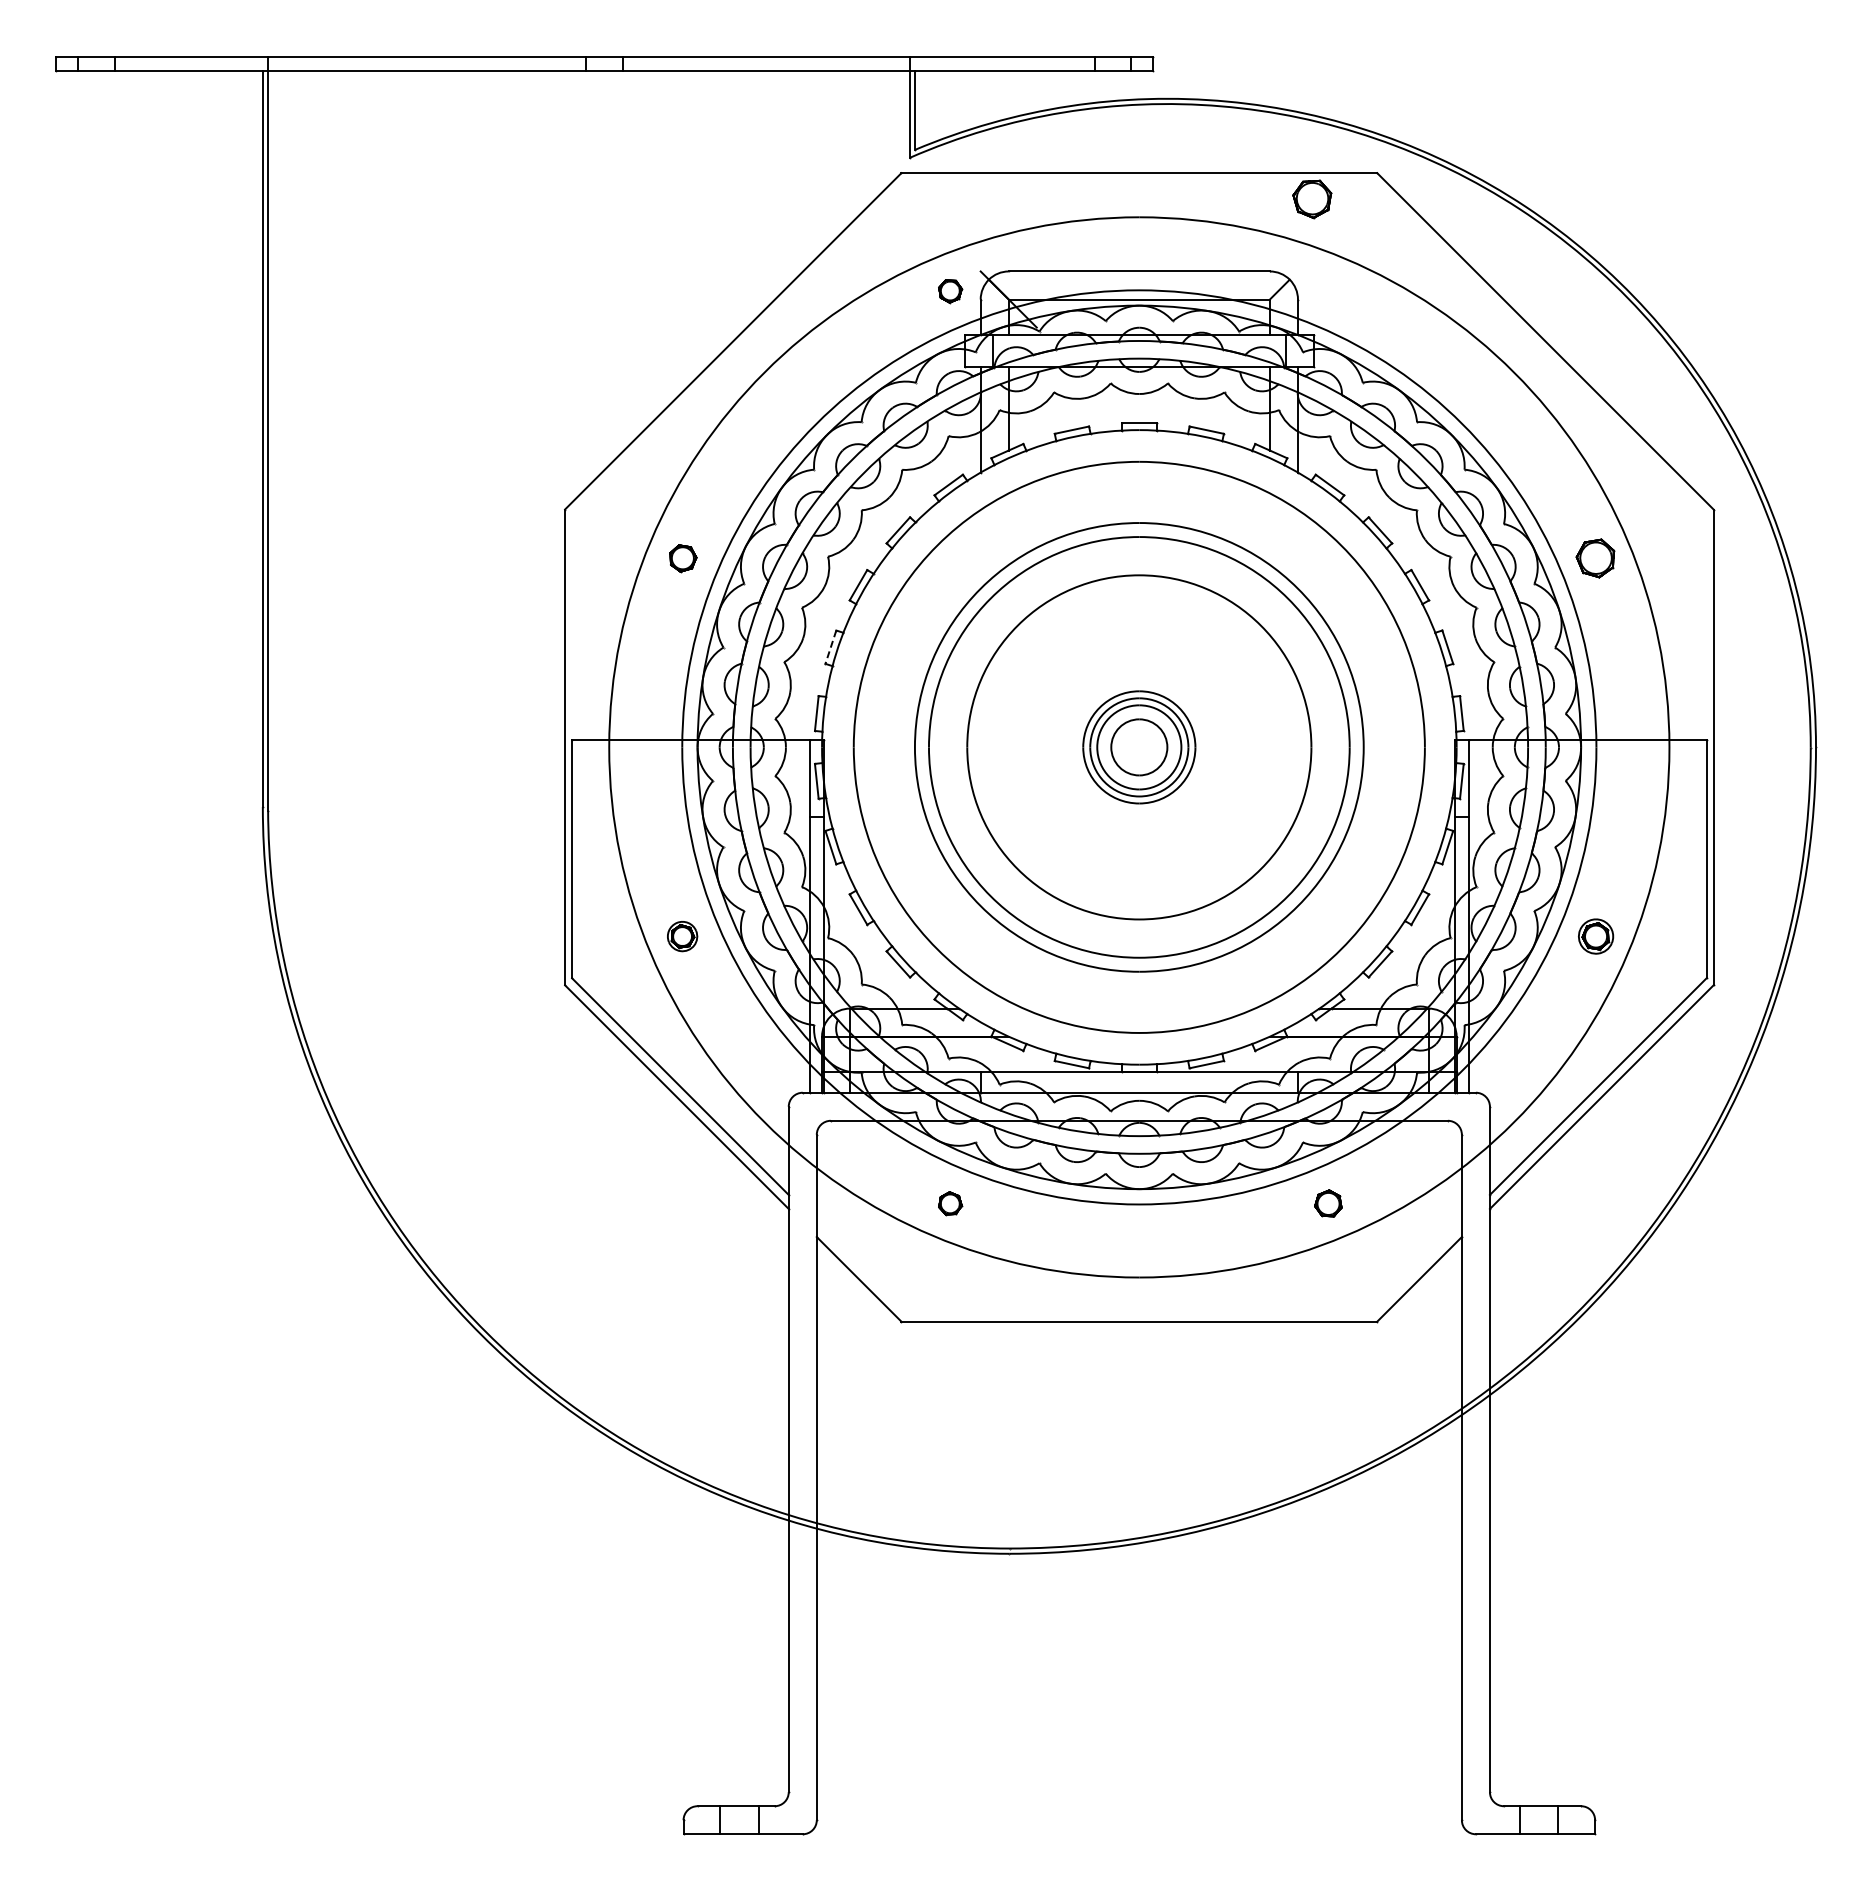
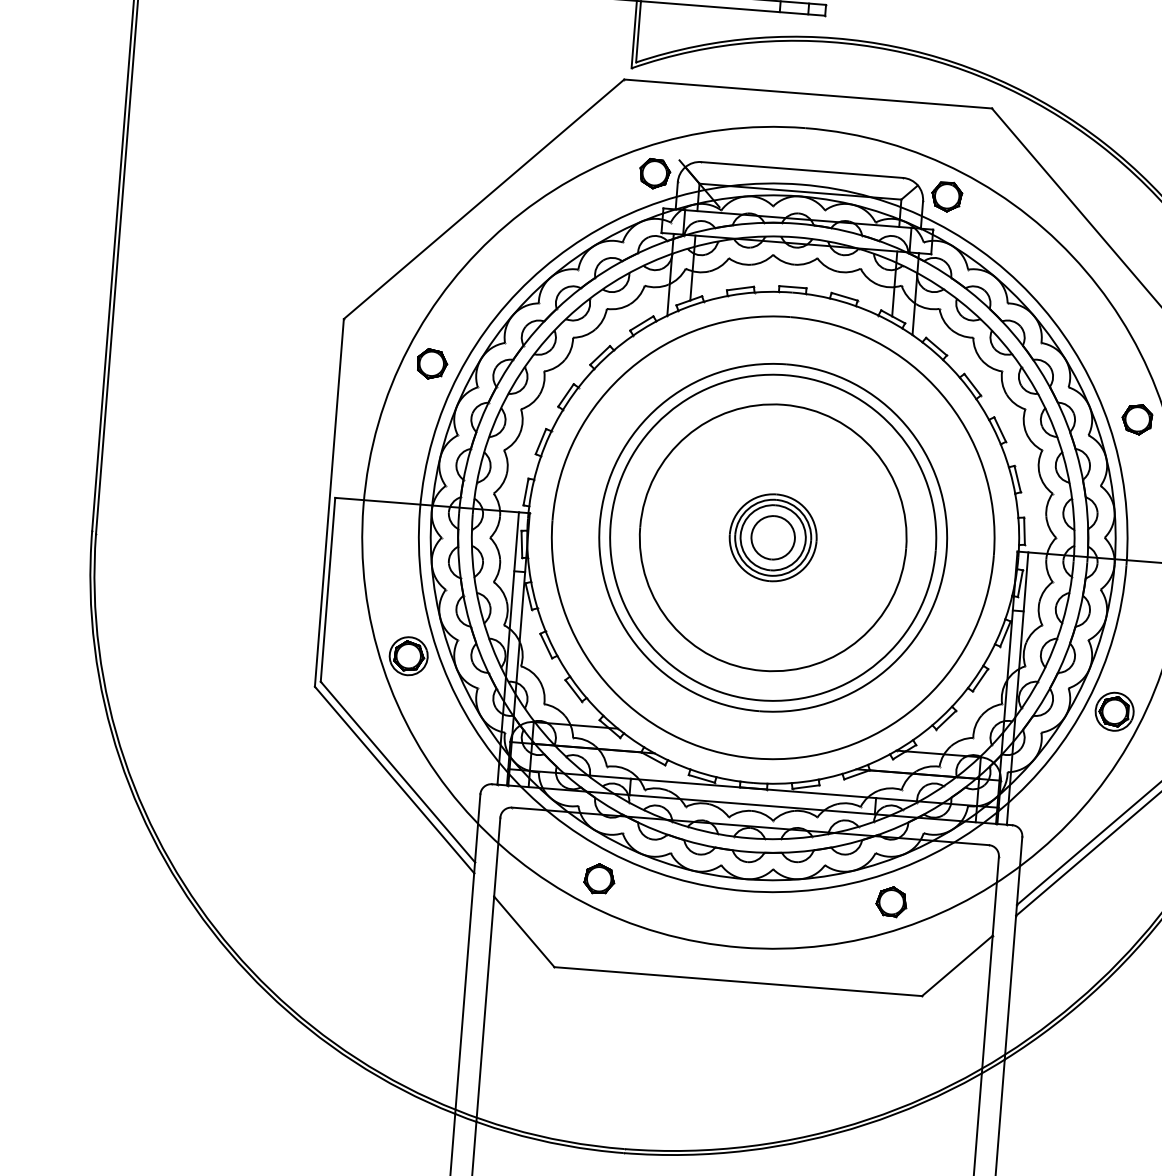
part: (1312, 199) -> (947, 196), moved
part: (950, 291) -> (654, 174), size x1.67
part: (683, 558) -> (432, 364), size x1.43
line: (830, 647) -> (540, 441), dashed -> solid
part: (682, 936) -> (408, 656), size x1.67
part: (1595, 936) -> (1114, 711), size x1.43
part: (950, 1203) -> (599, 878), size x1.67
part: (1328, 1203) -> (891, 901), size x1.43

